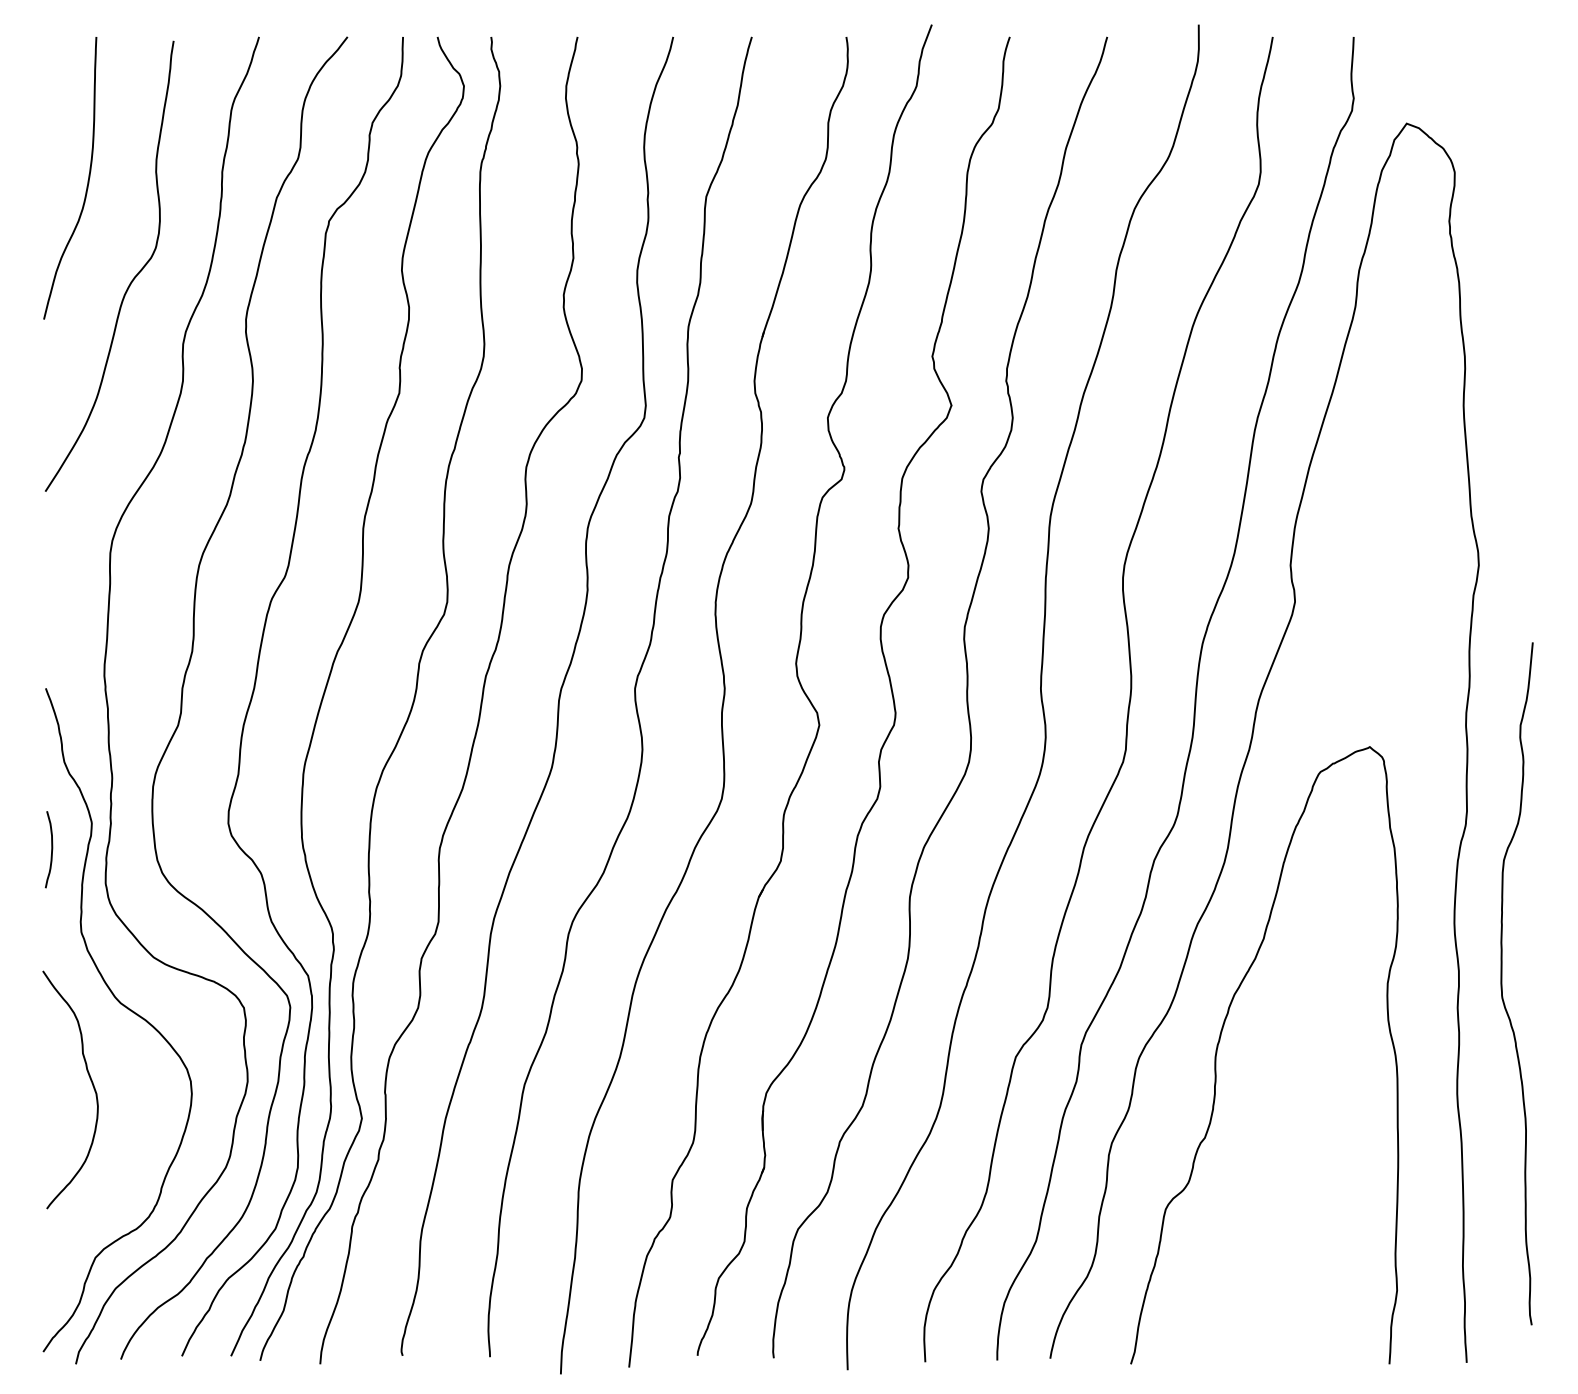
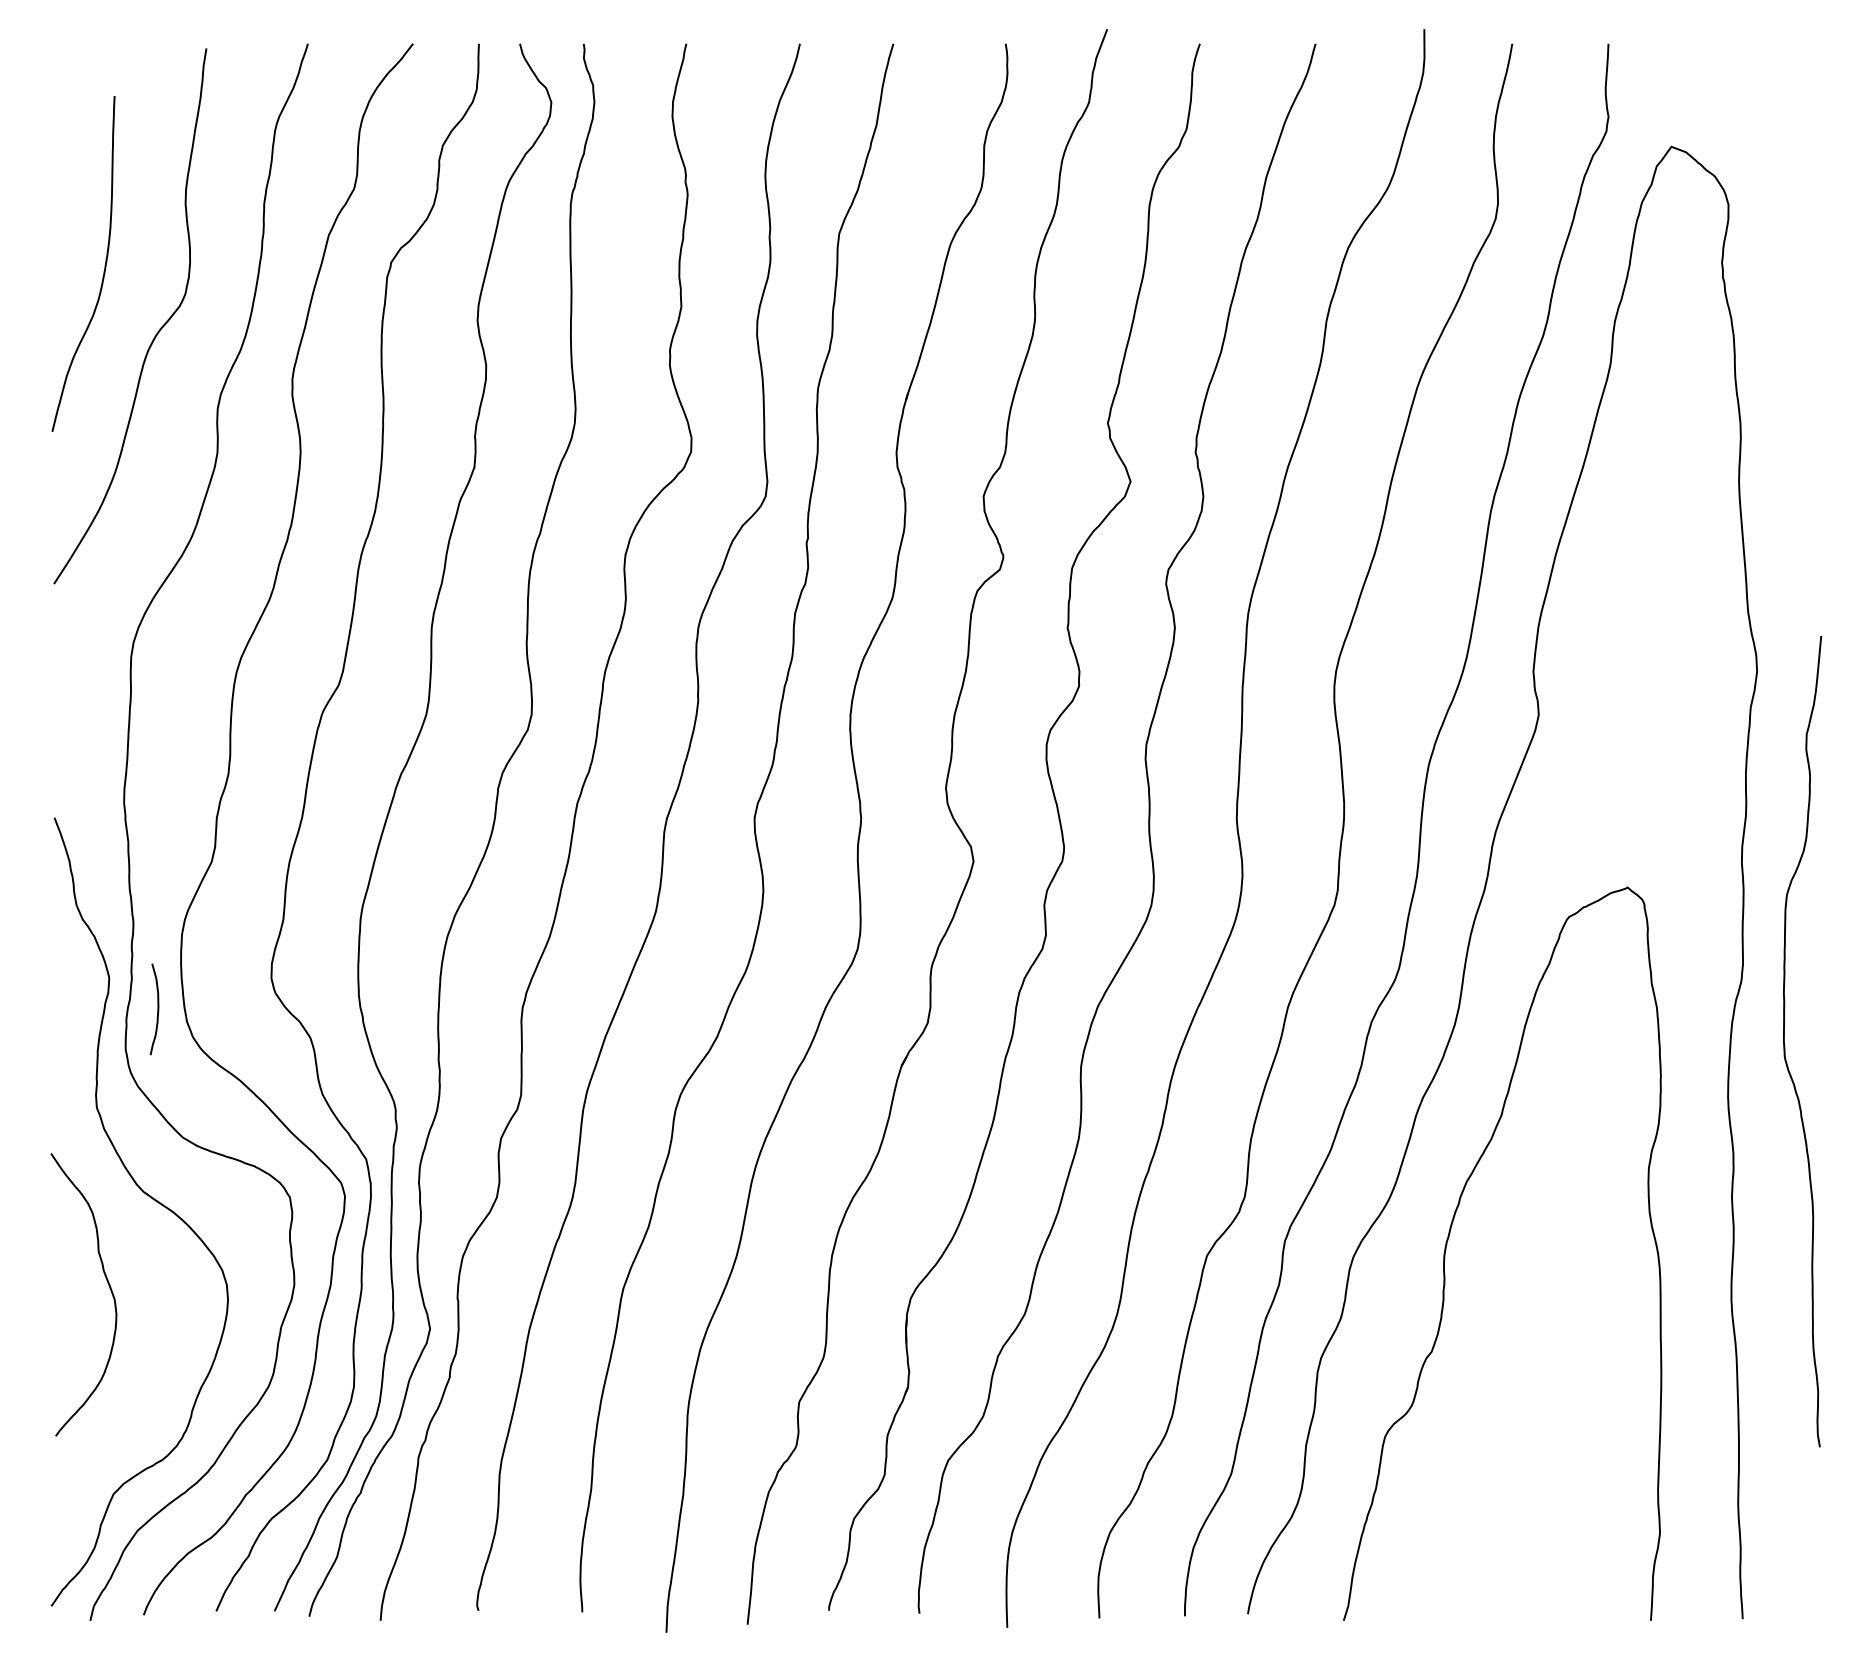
curve: (87, 180) -> (104, 266), moved
curve: (51, 849) -> (157, 1009), moved
curve: (1502, 983) -> (1785, 1041), moved

